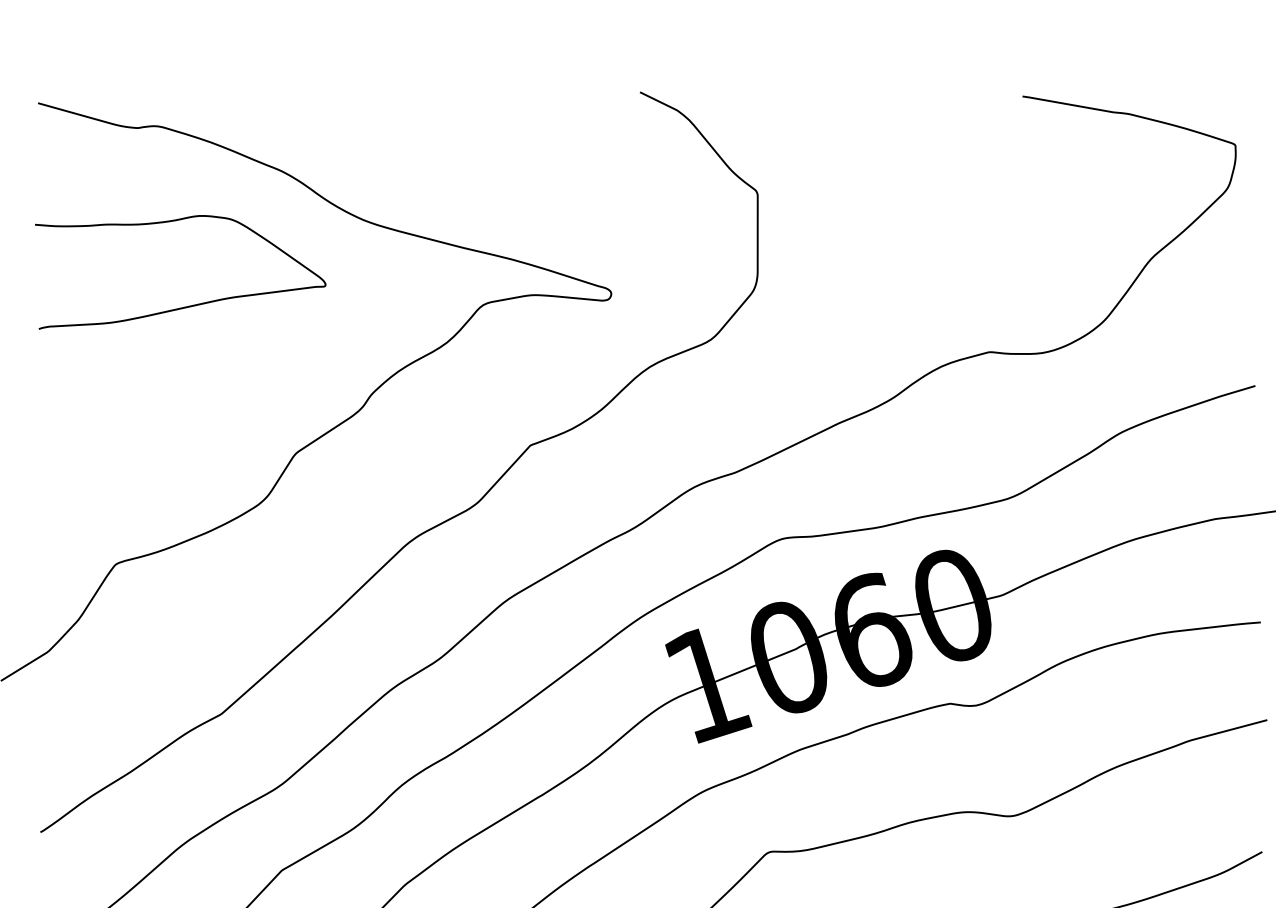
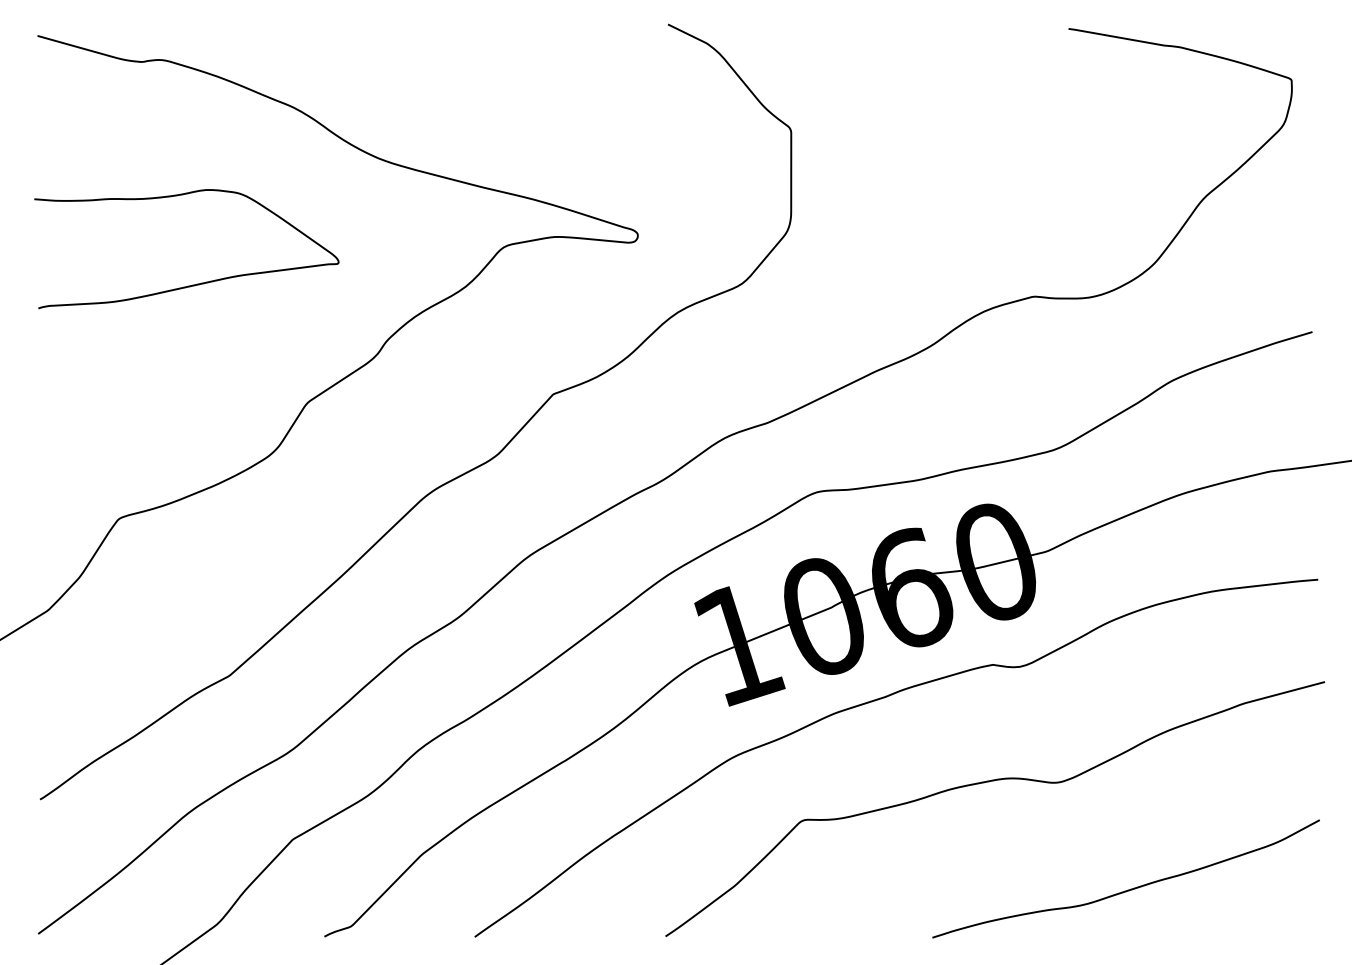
curve: (186, 306) -> (192, 284), moved

